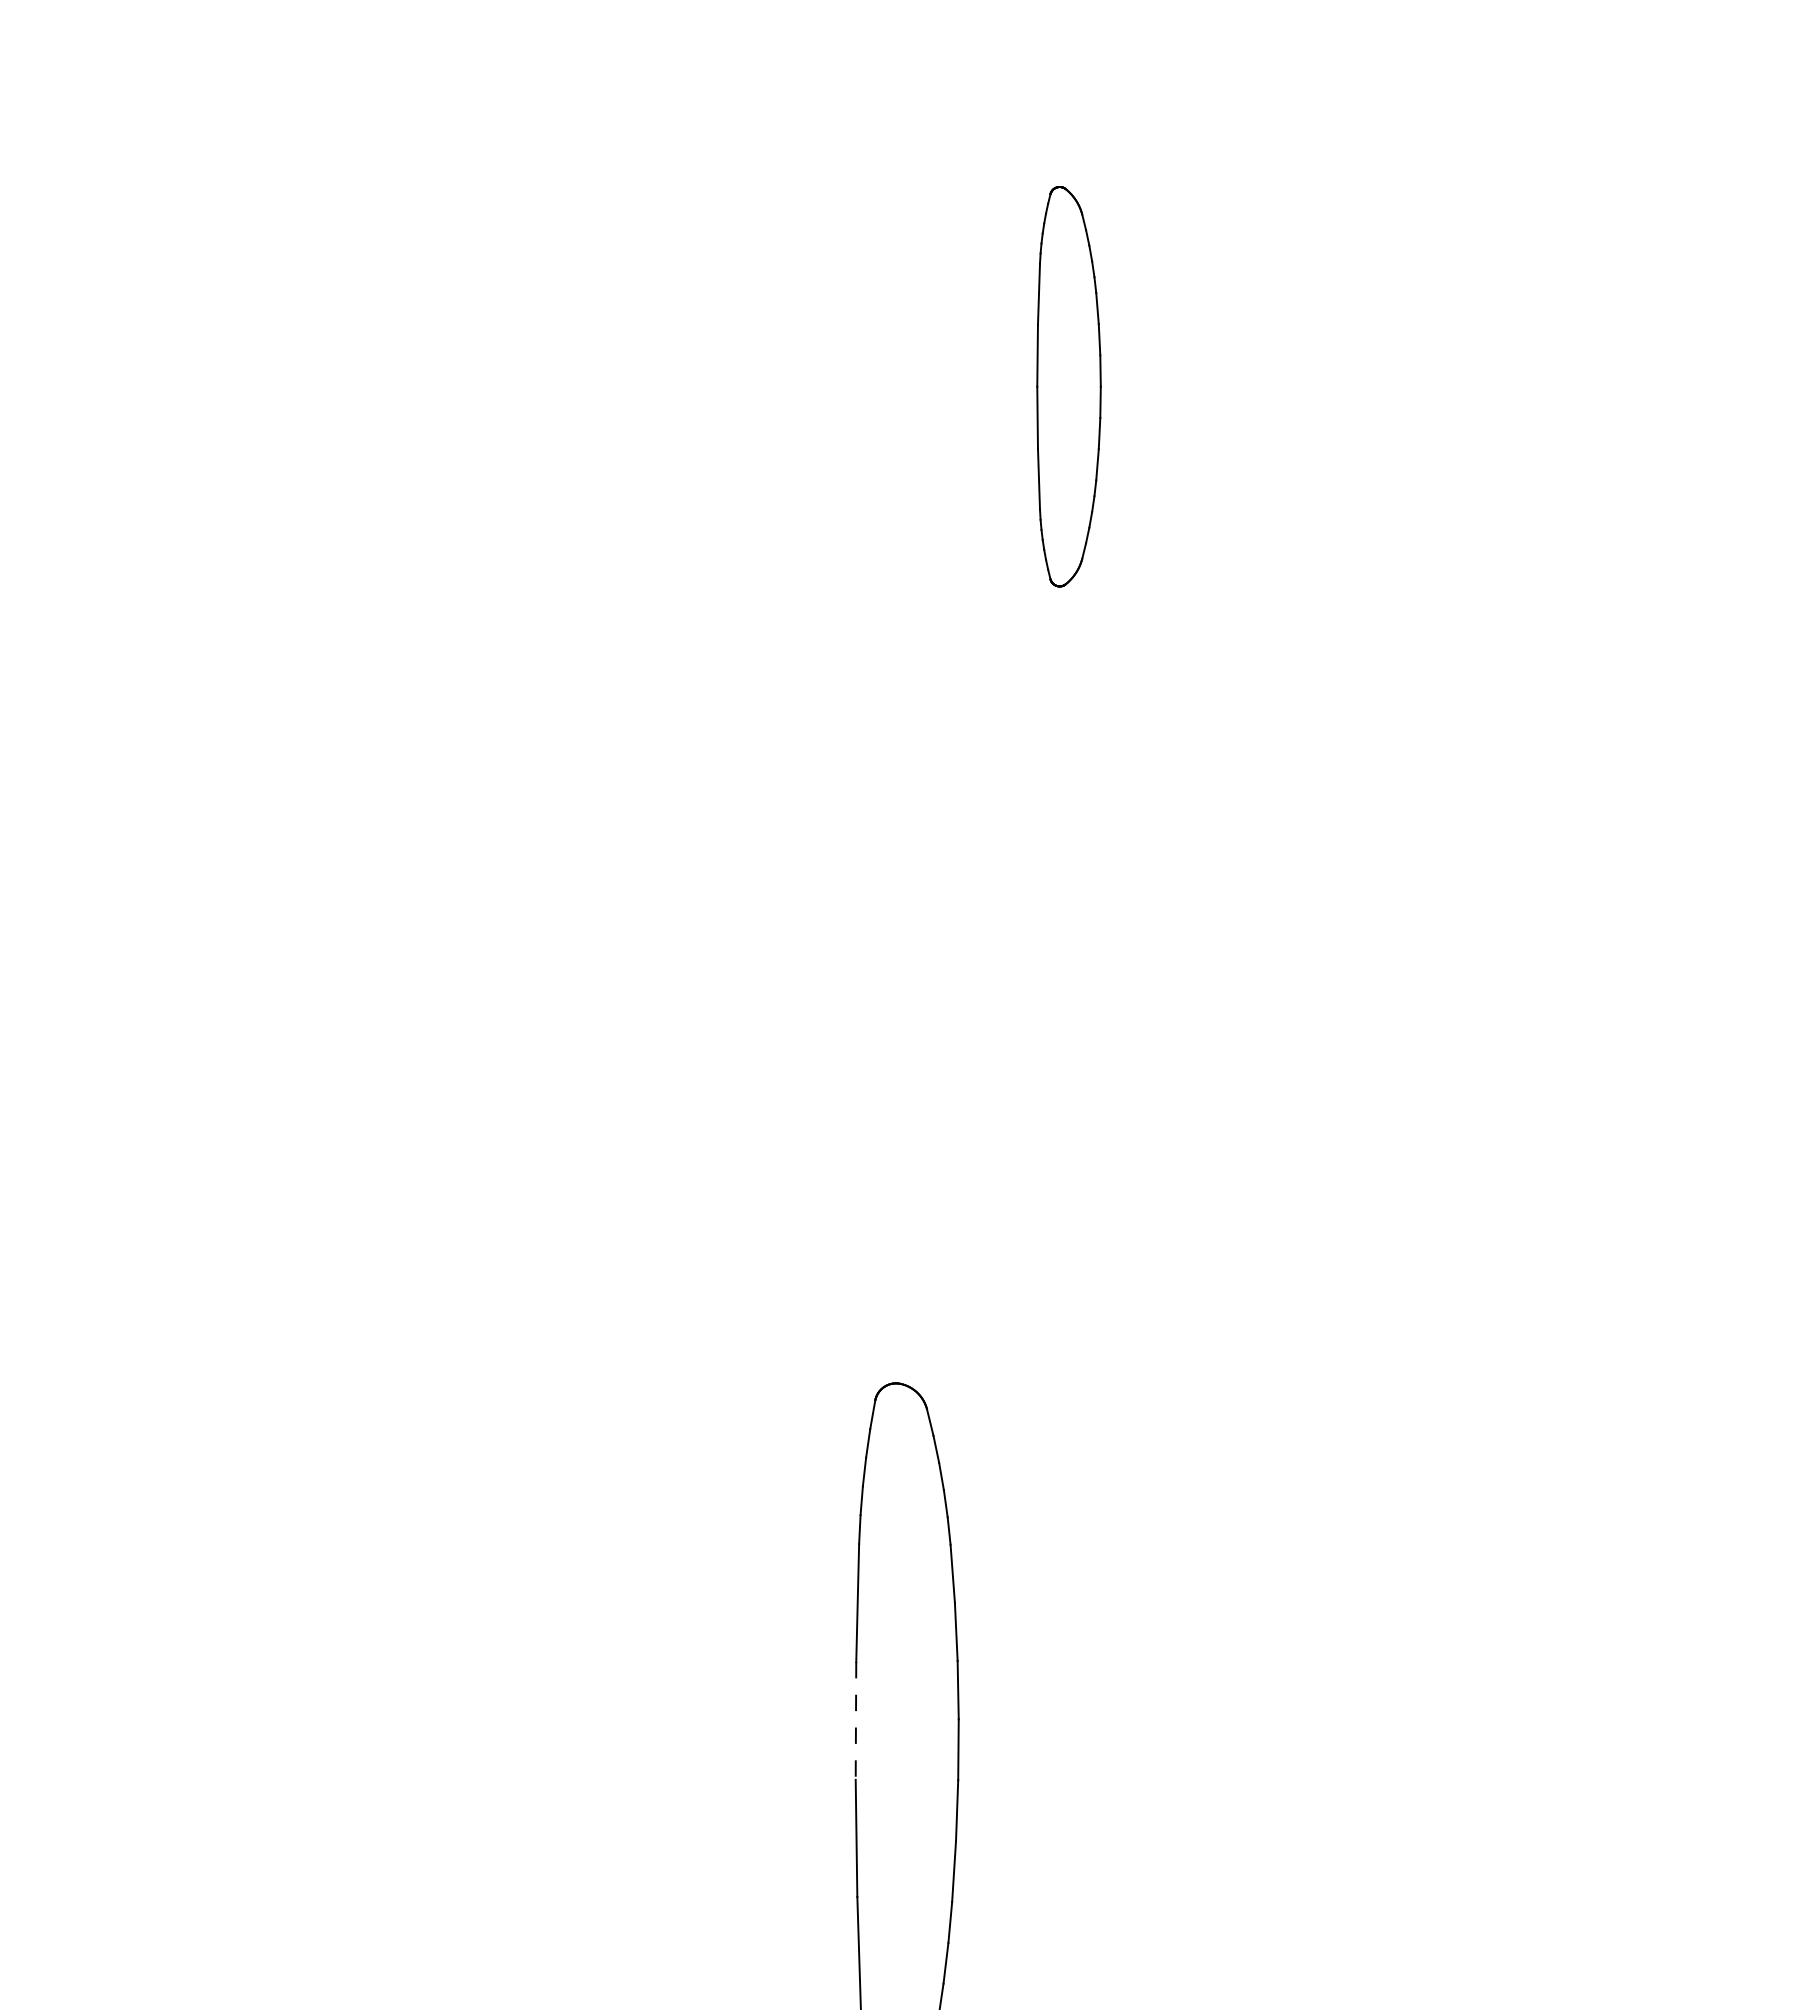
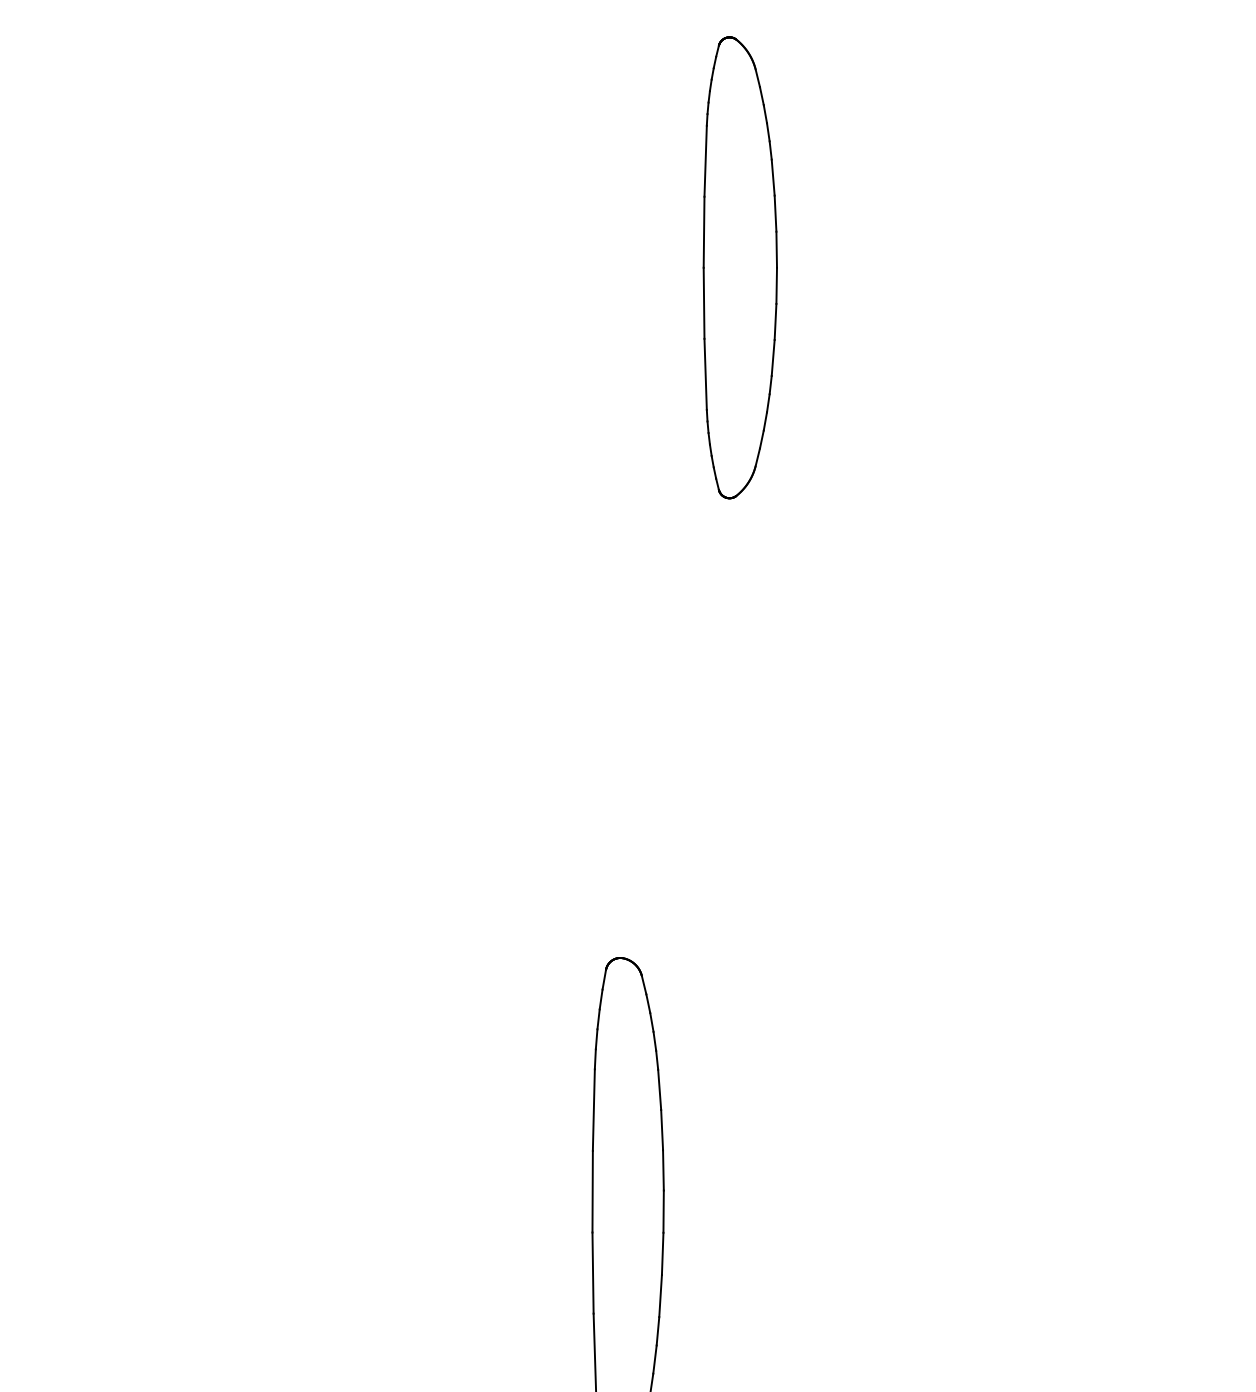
part: (1068, 386) -> (739, 267), size x1.67
line: (855, 1720) -> (592, 1191), dashed -> solid

